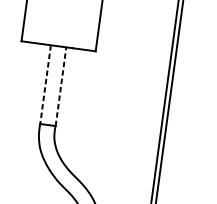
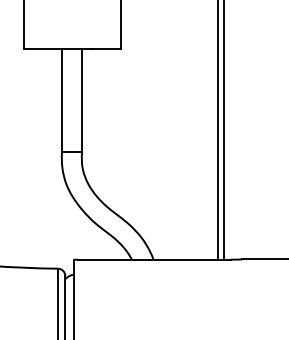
line: (45, 85) -> (62, 101), dashed -> solid
line: (61, 86) -> (82, 100), dashed -> solid

